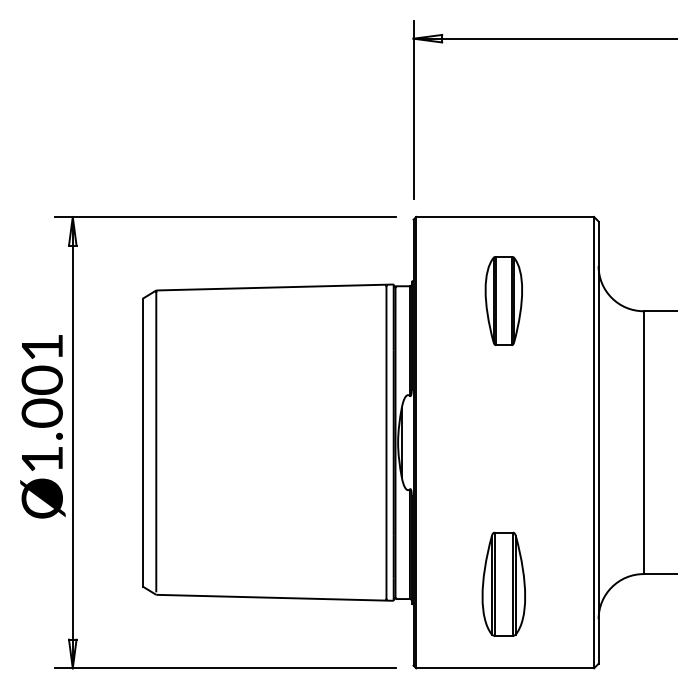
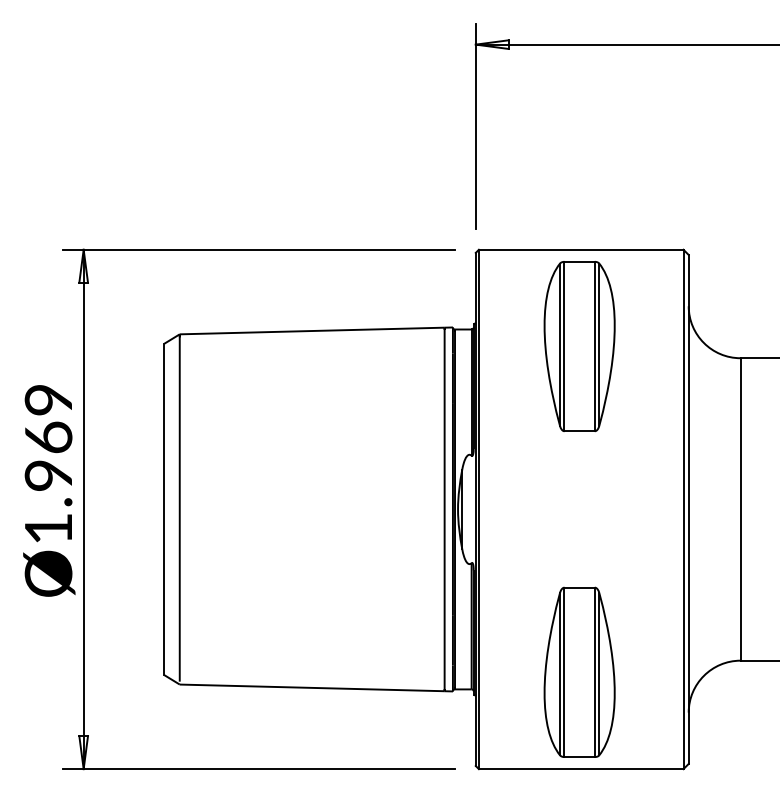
part: (503, 300) -> (579, 345), size x1.67
text: (41, 380) -> (47, 437), Ø1.001 -> Ø1.969
part: (503, 583) -> (579, 671), size x1.43

